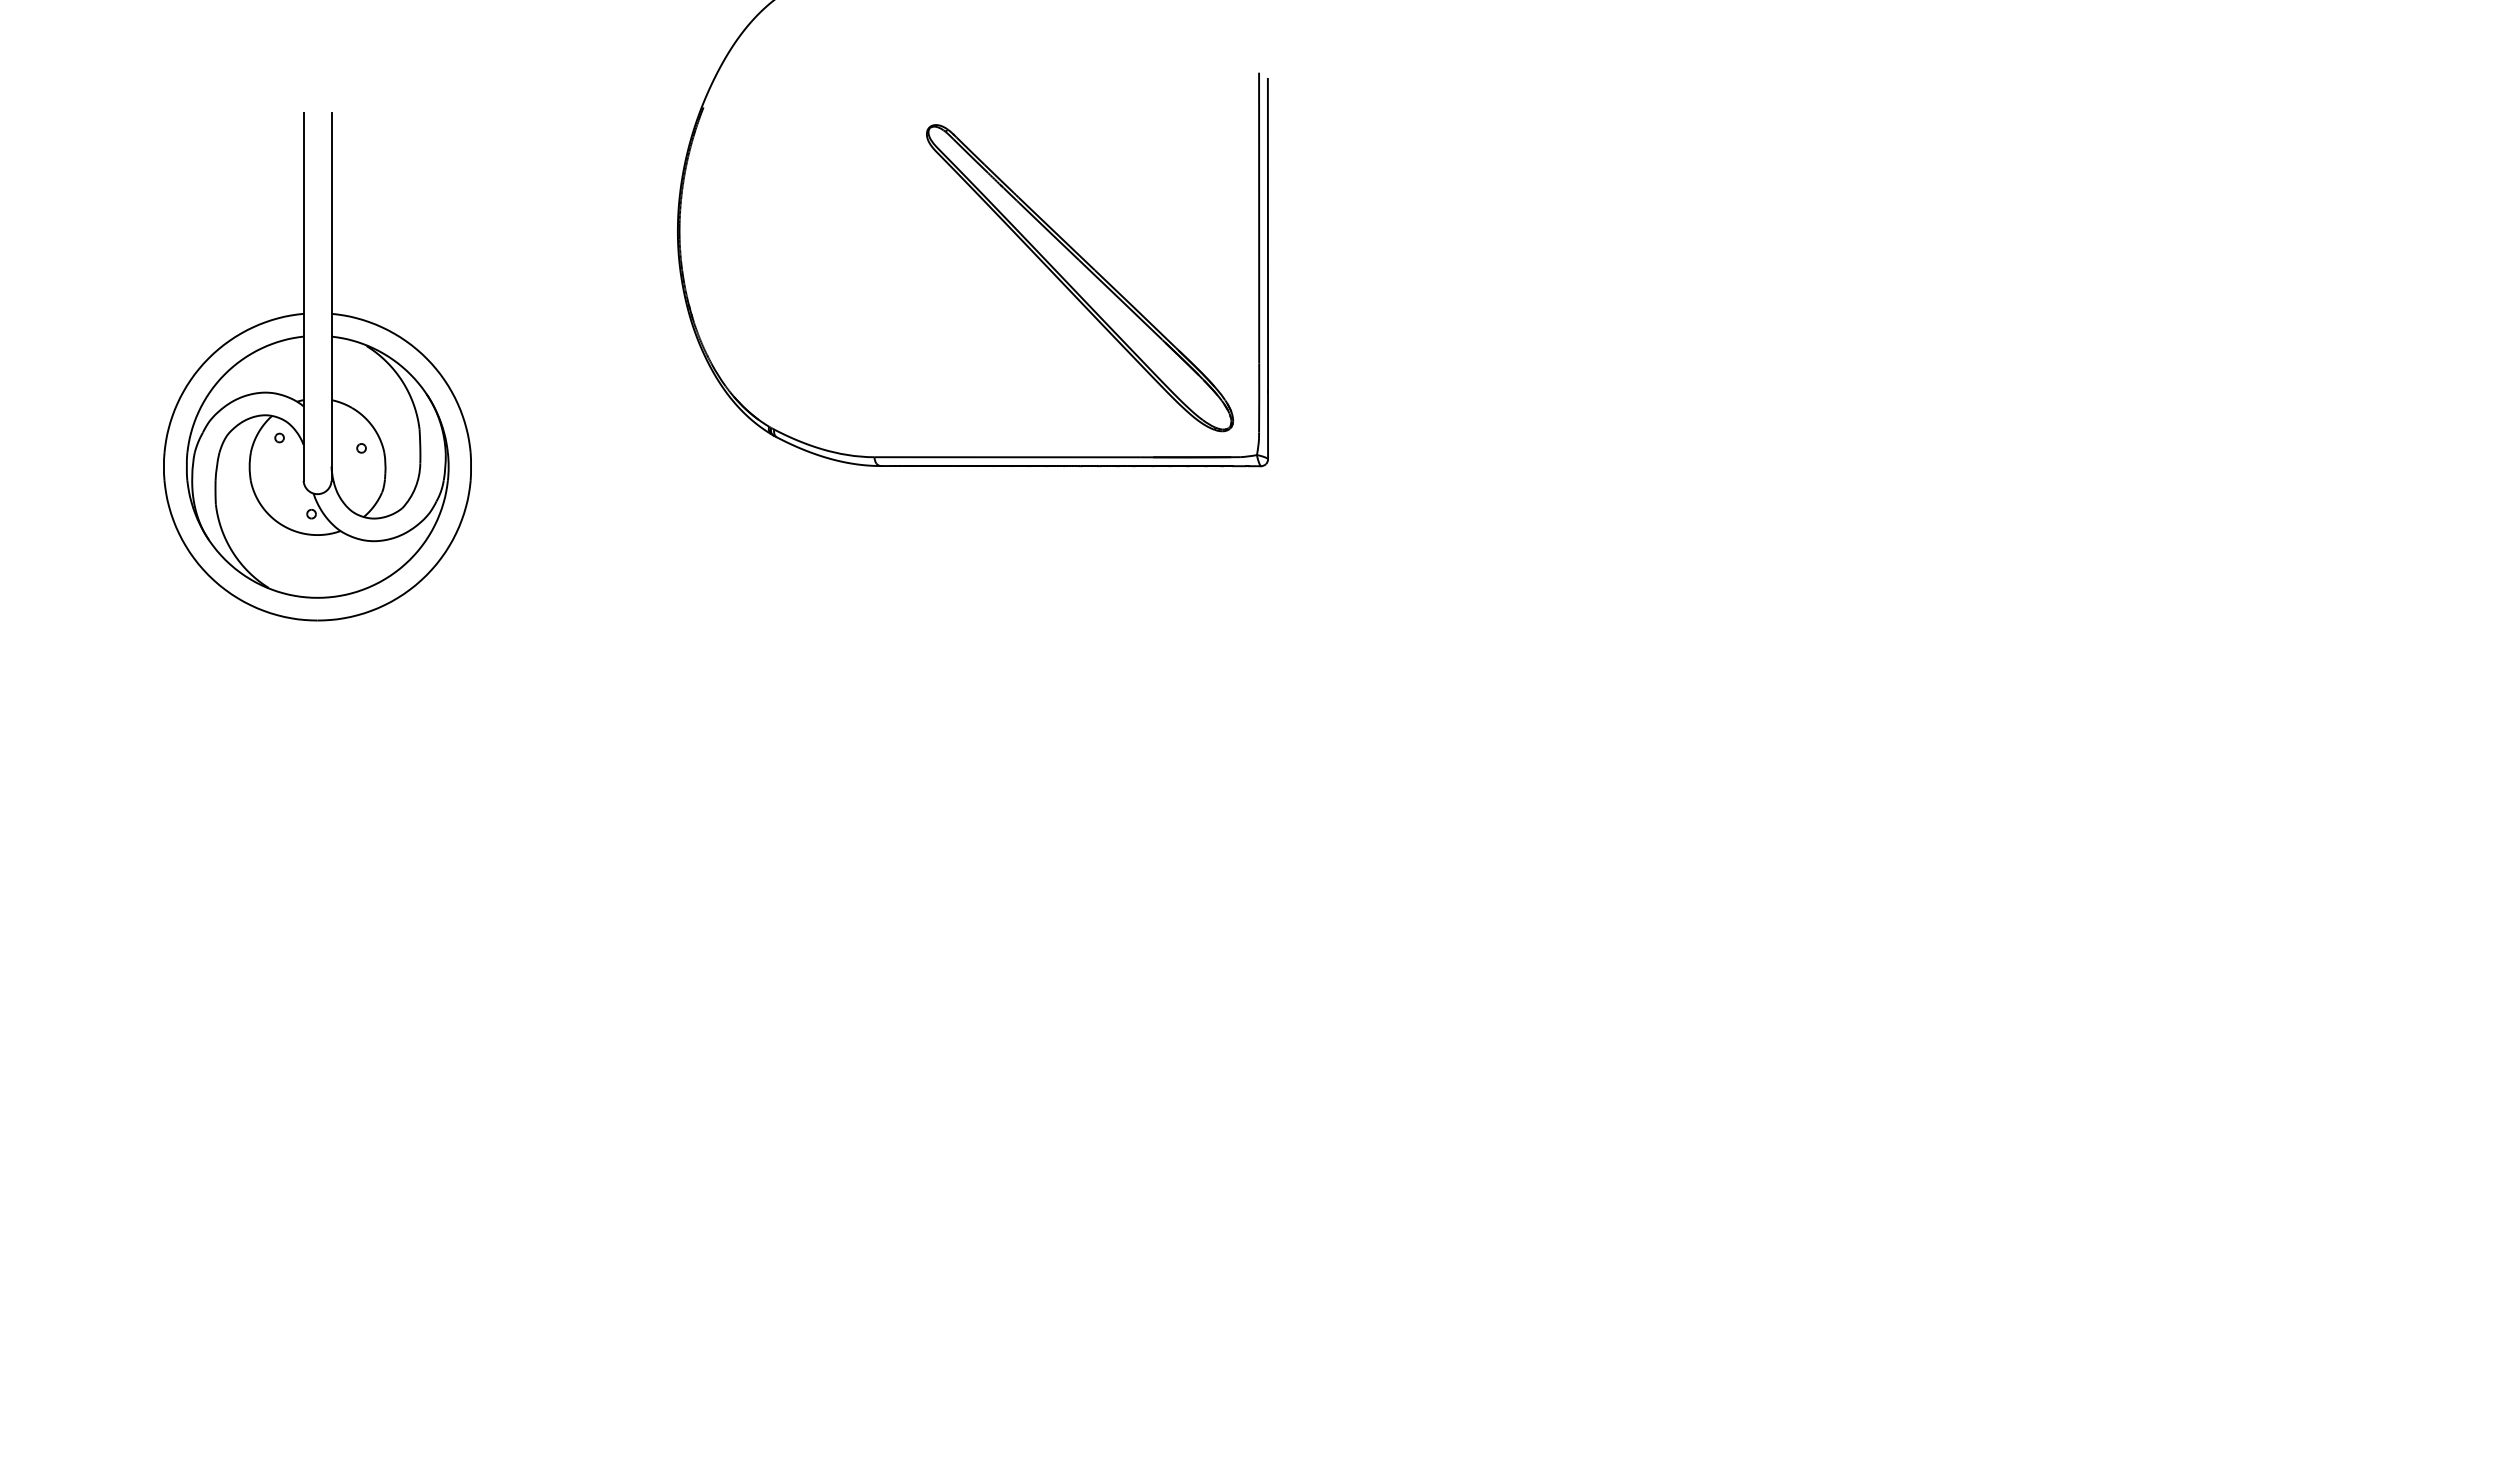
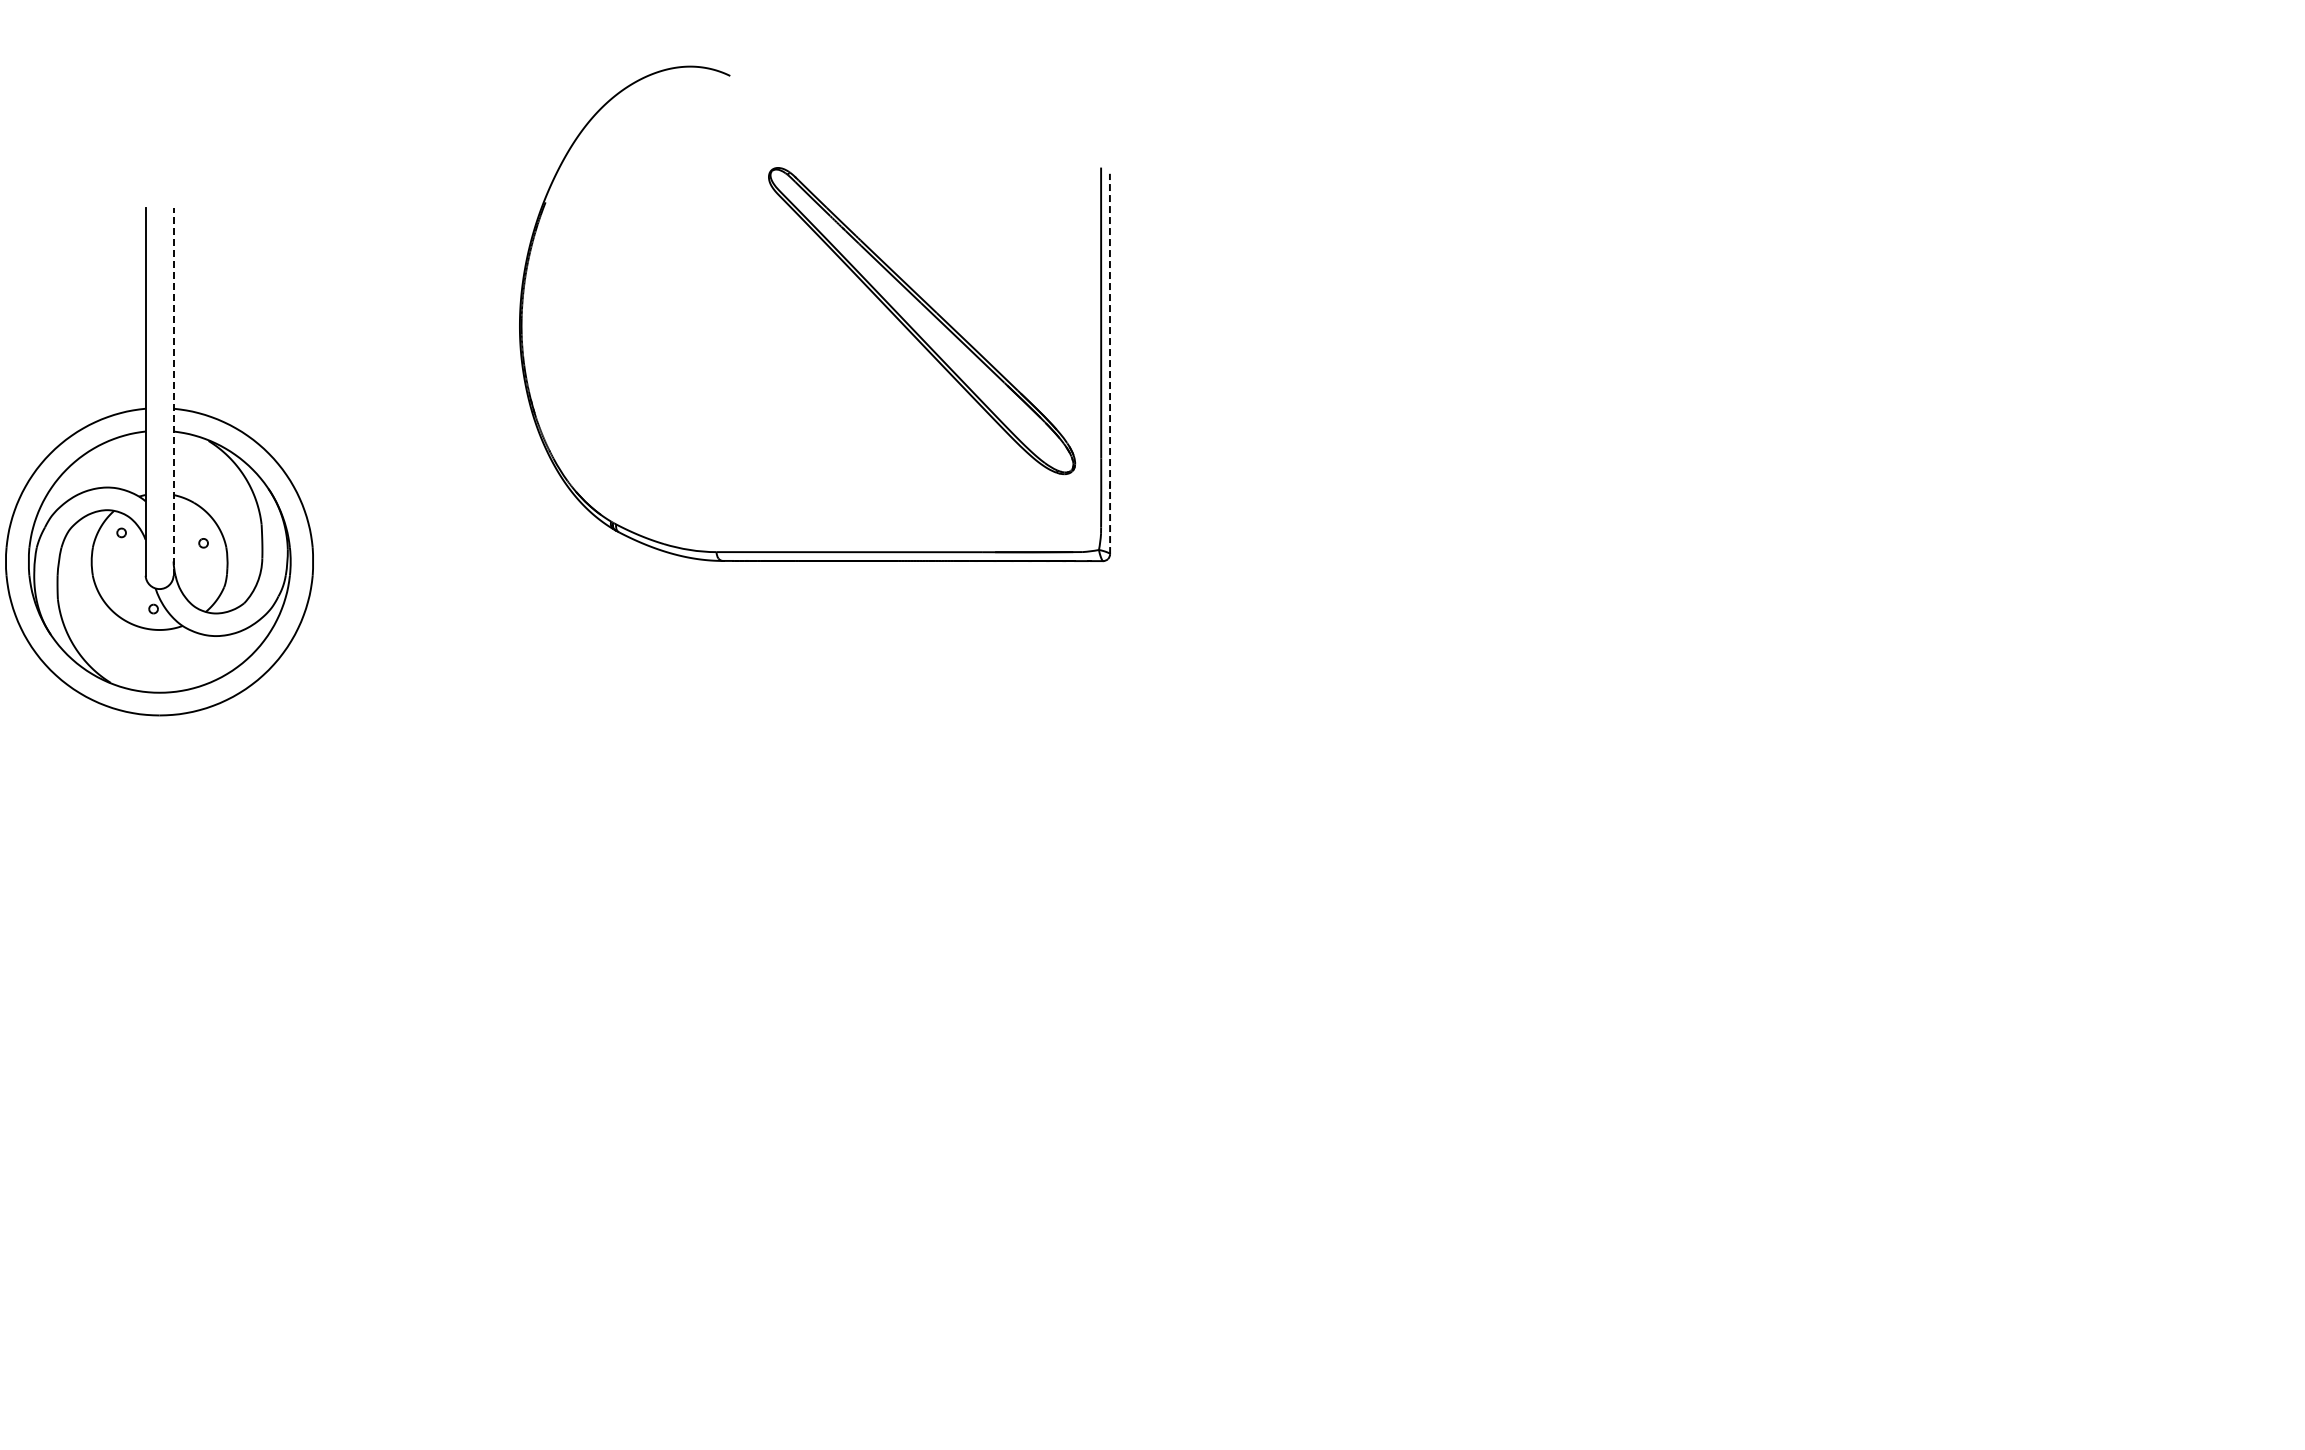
line: (1267, 268) -> (1109, 363), solid -> dashed
part: (1079, 278) -> (921, 321), moved
line: (331, 296) -> (173, 391), solid -> dashed

